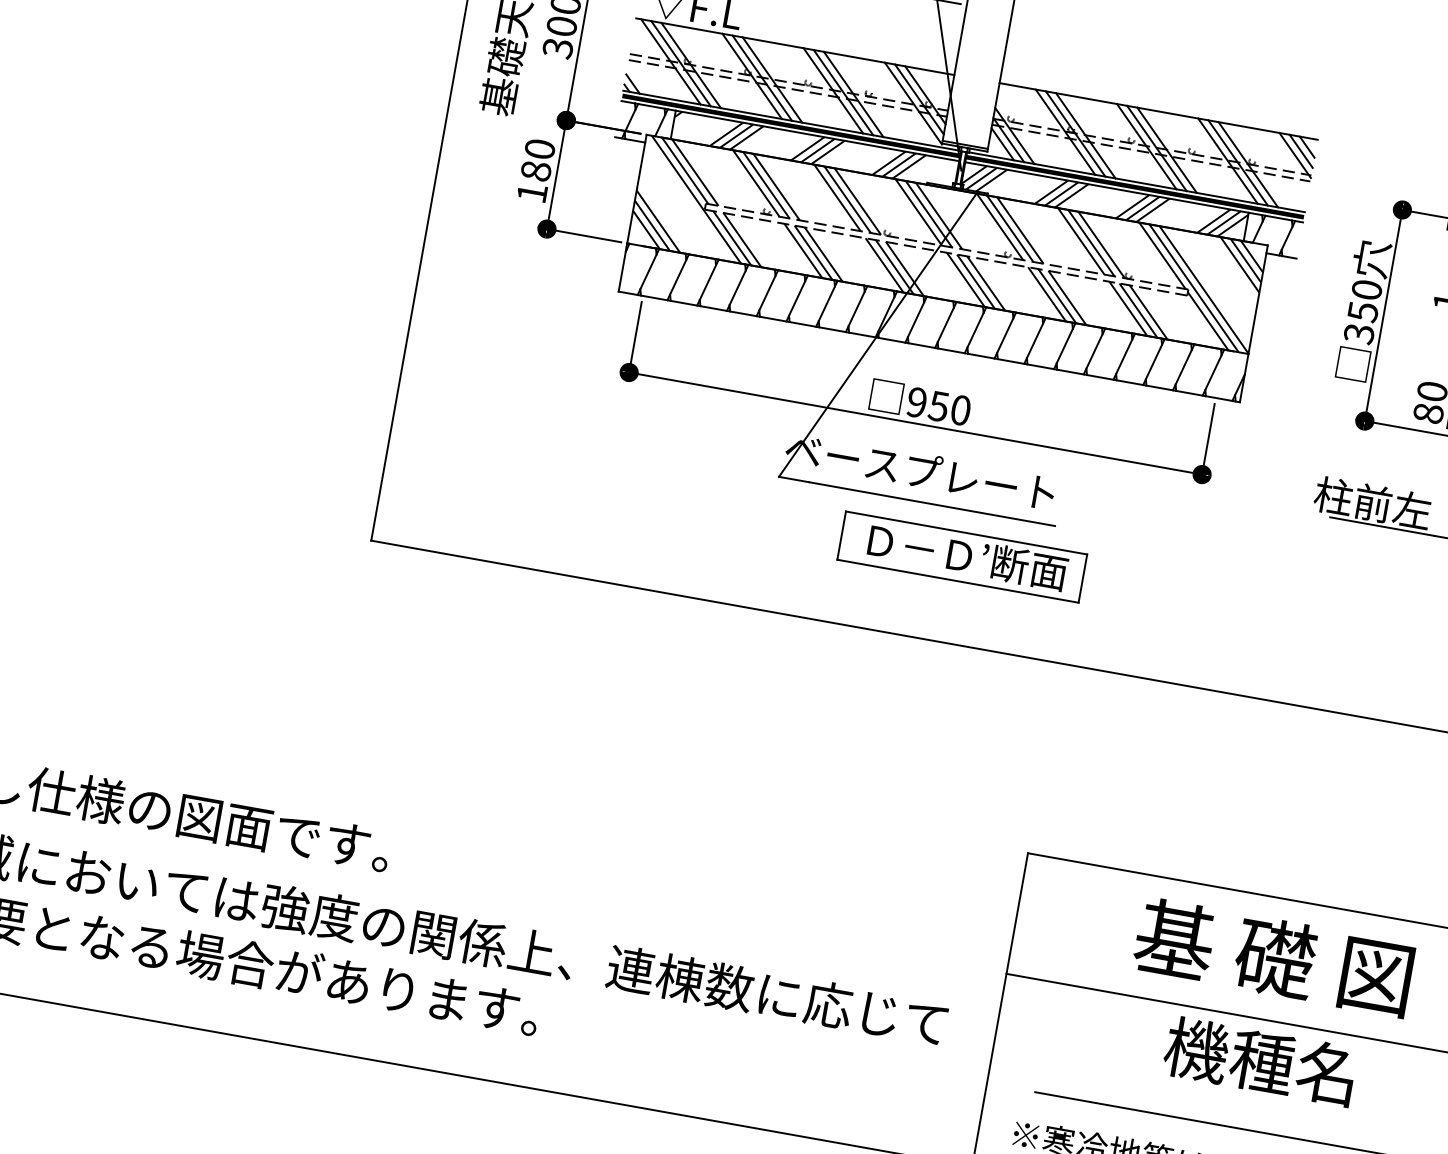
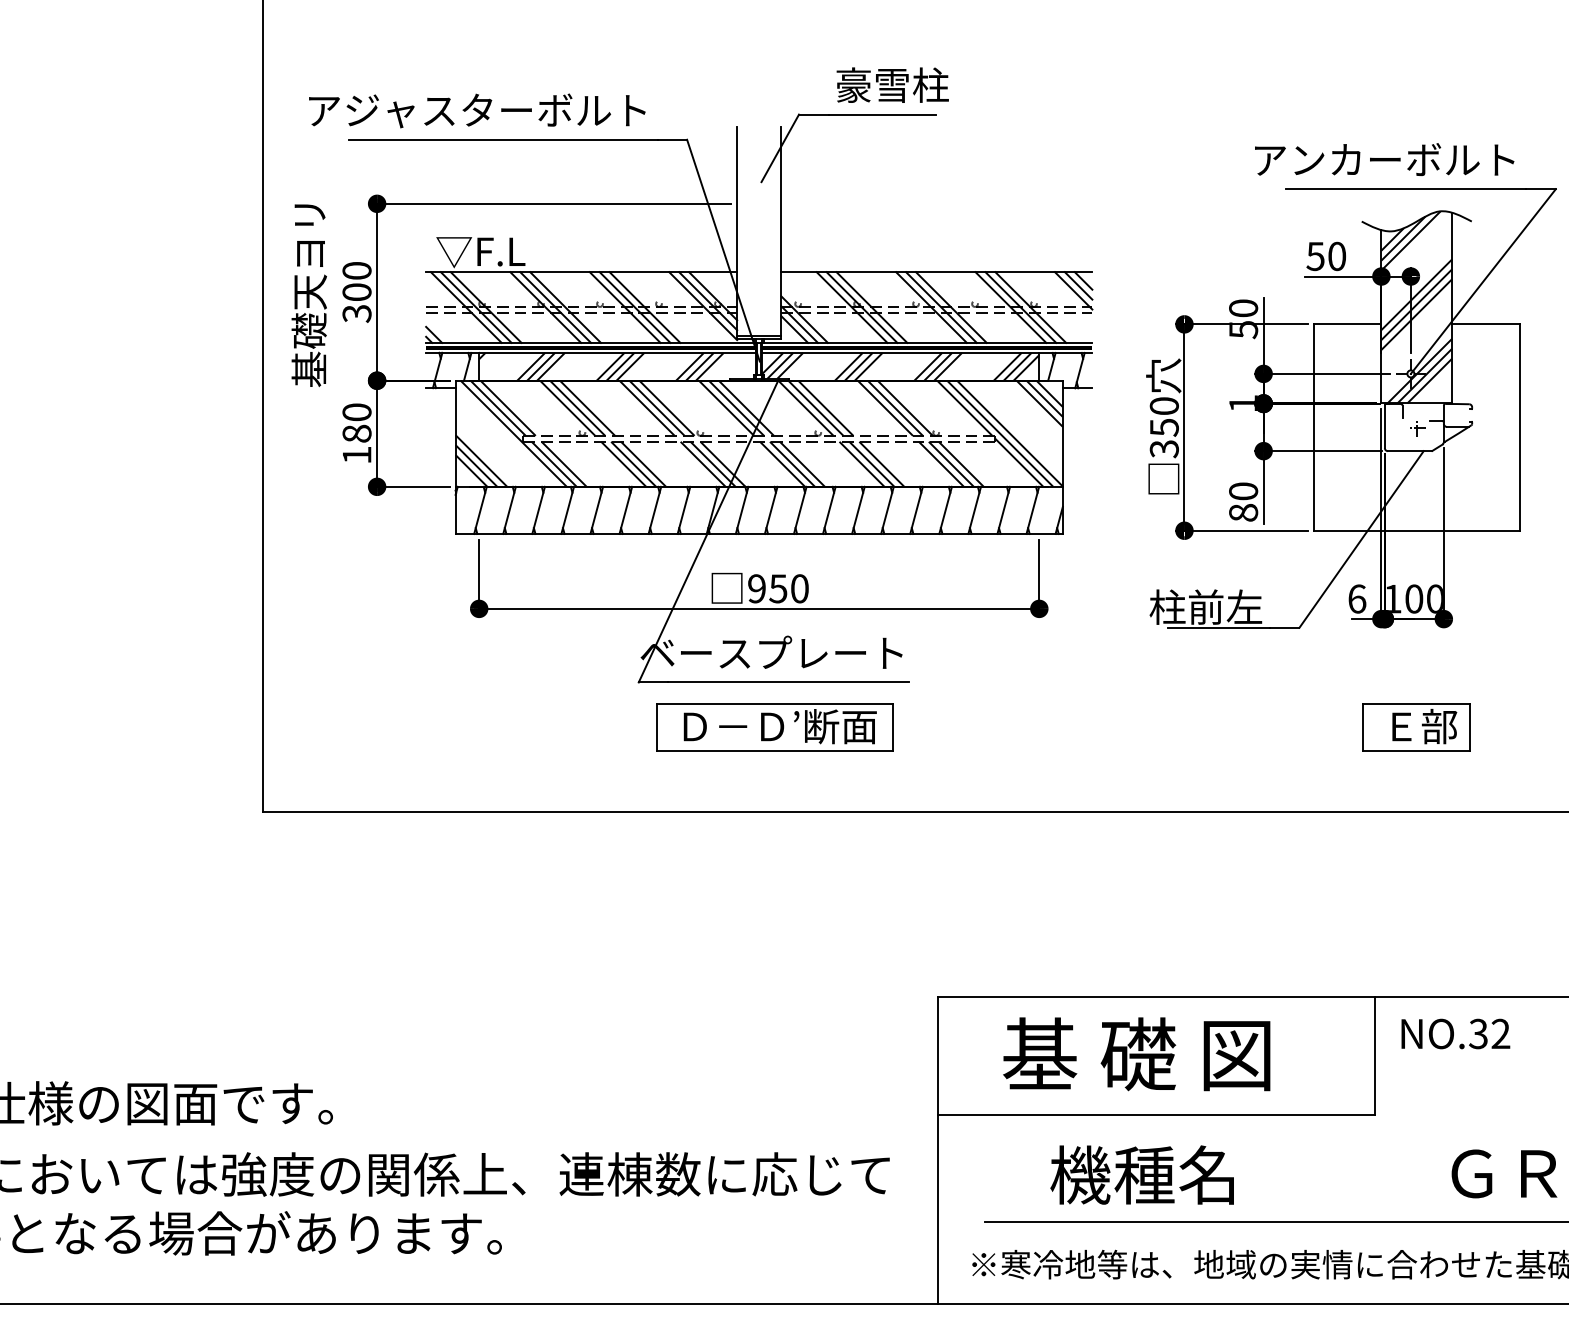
part: (961, 556) -> (774, 727), moved
text: (1273, 957) -> (1136, 1054), moved
text: (1259, 1060) -> (1141, 1174), moved

